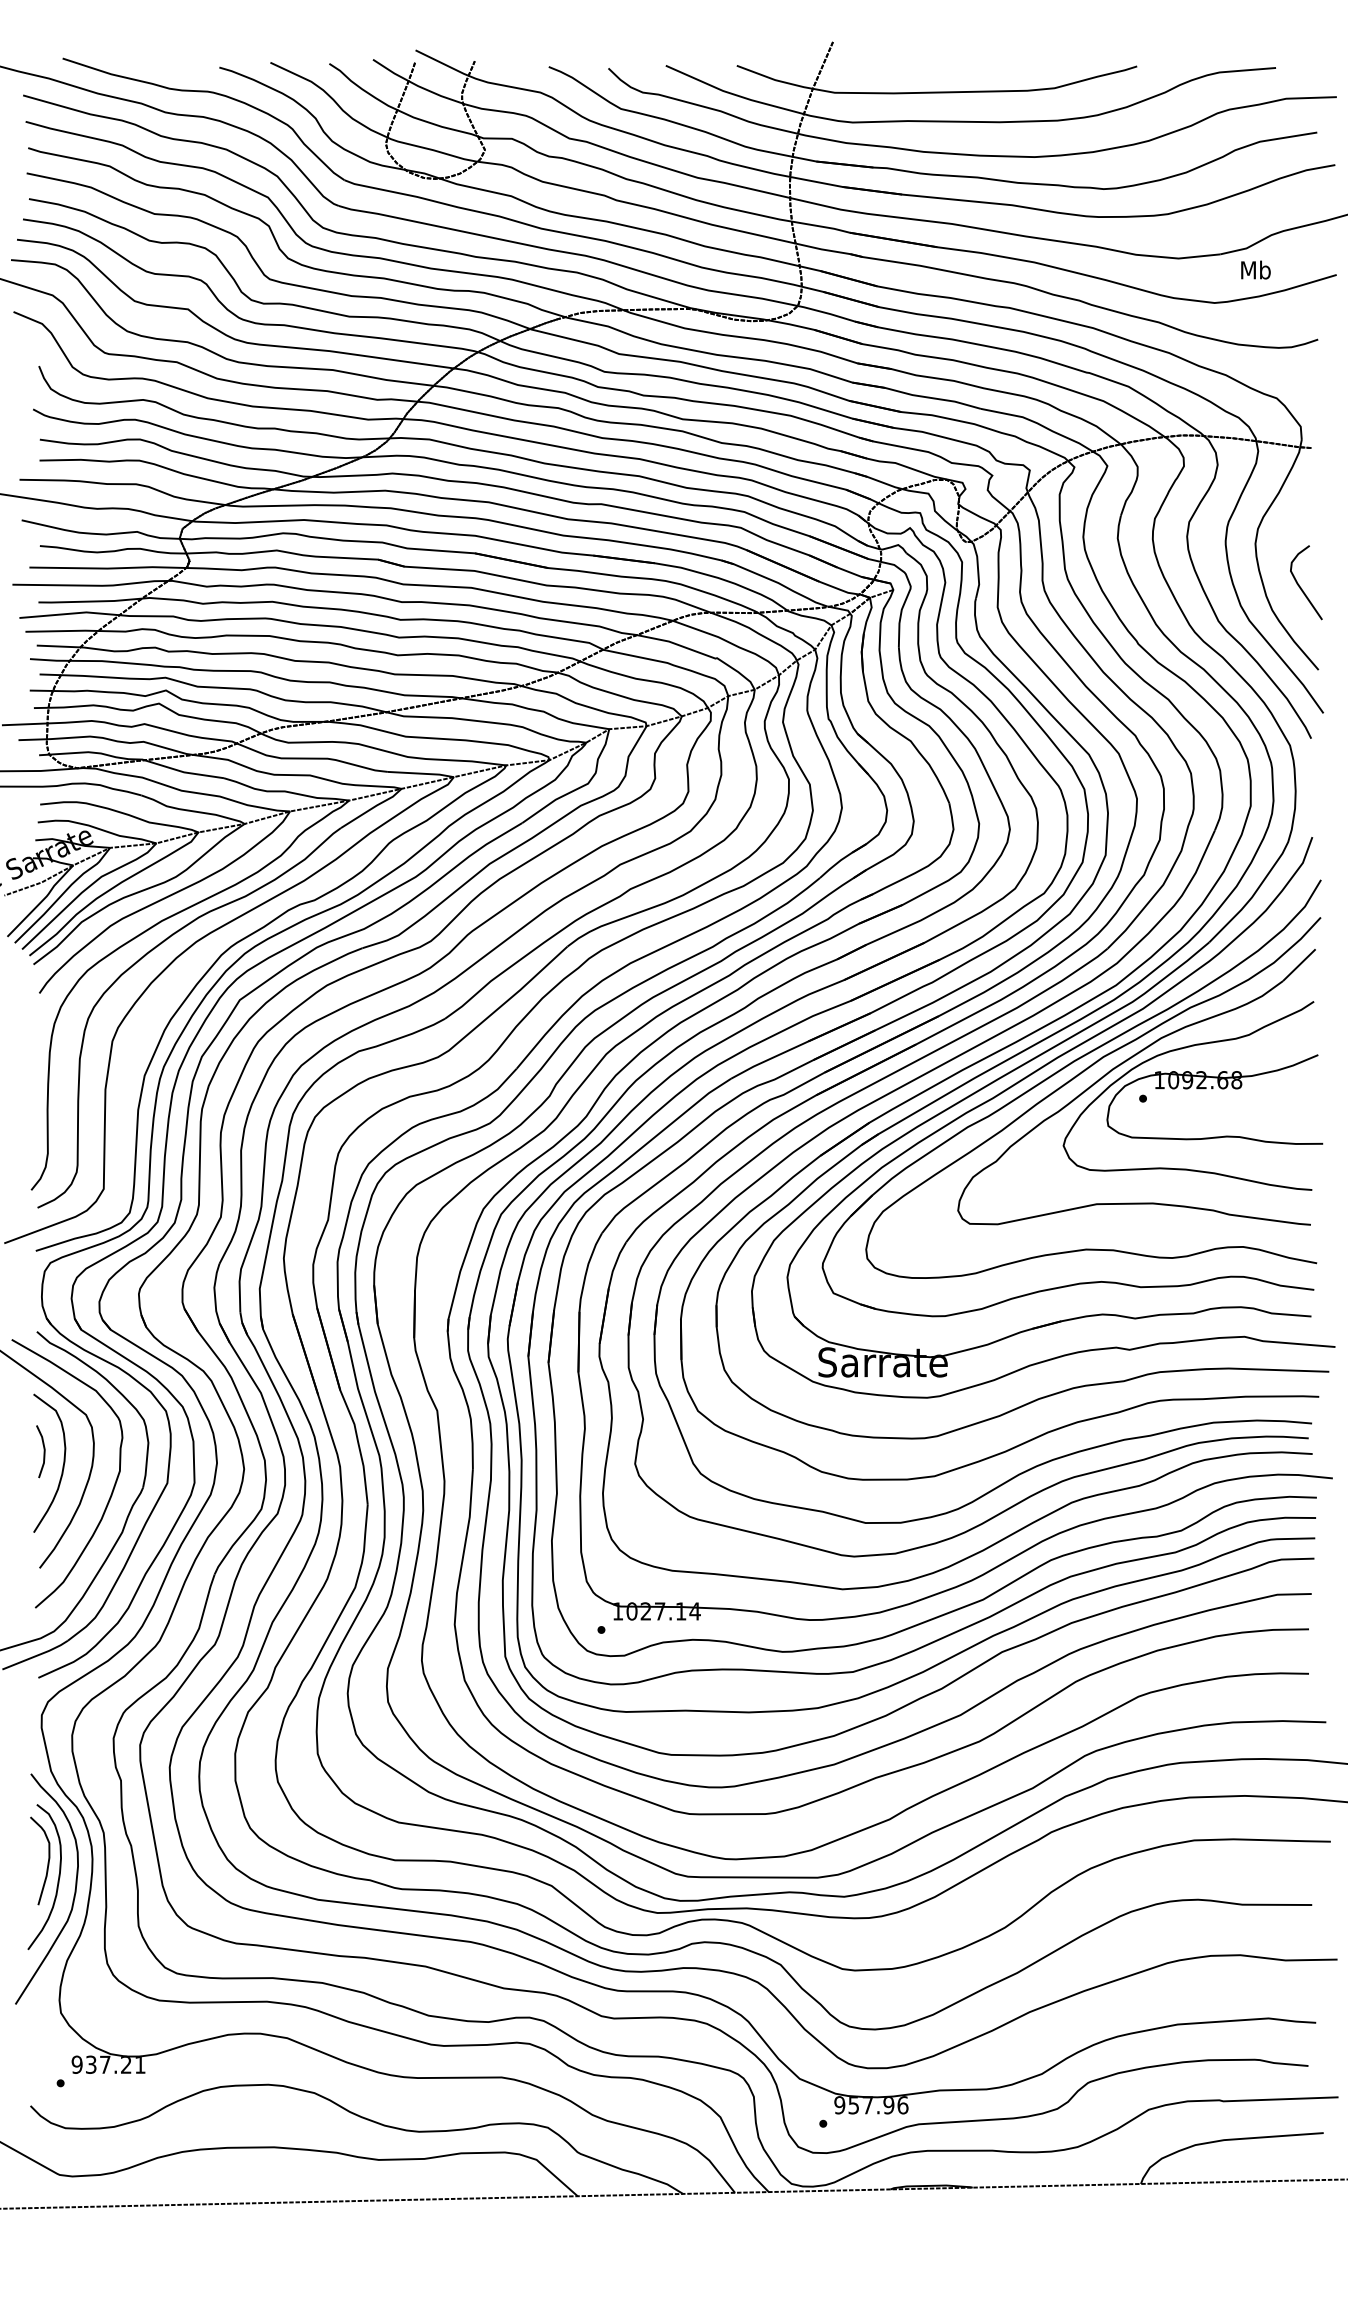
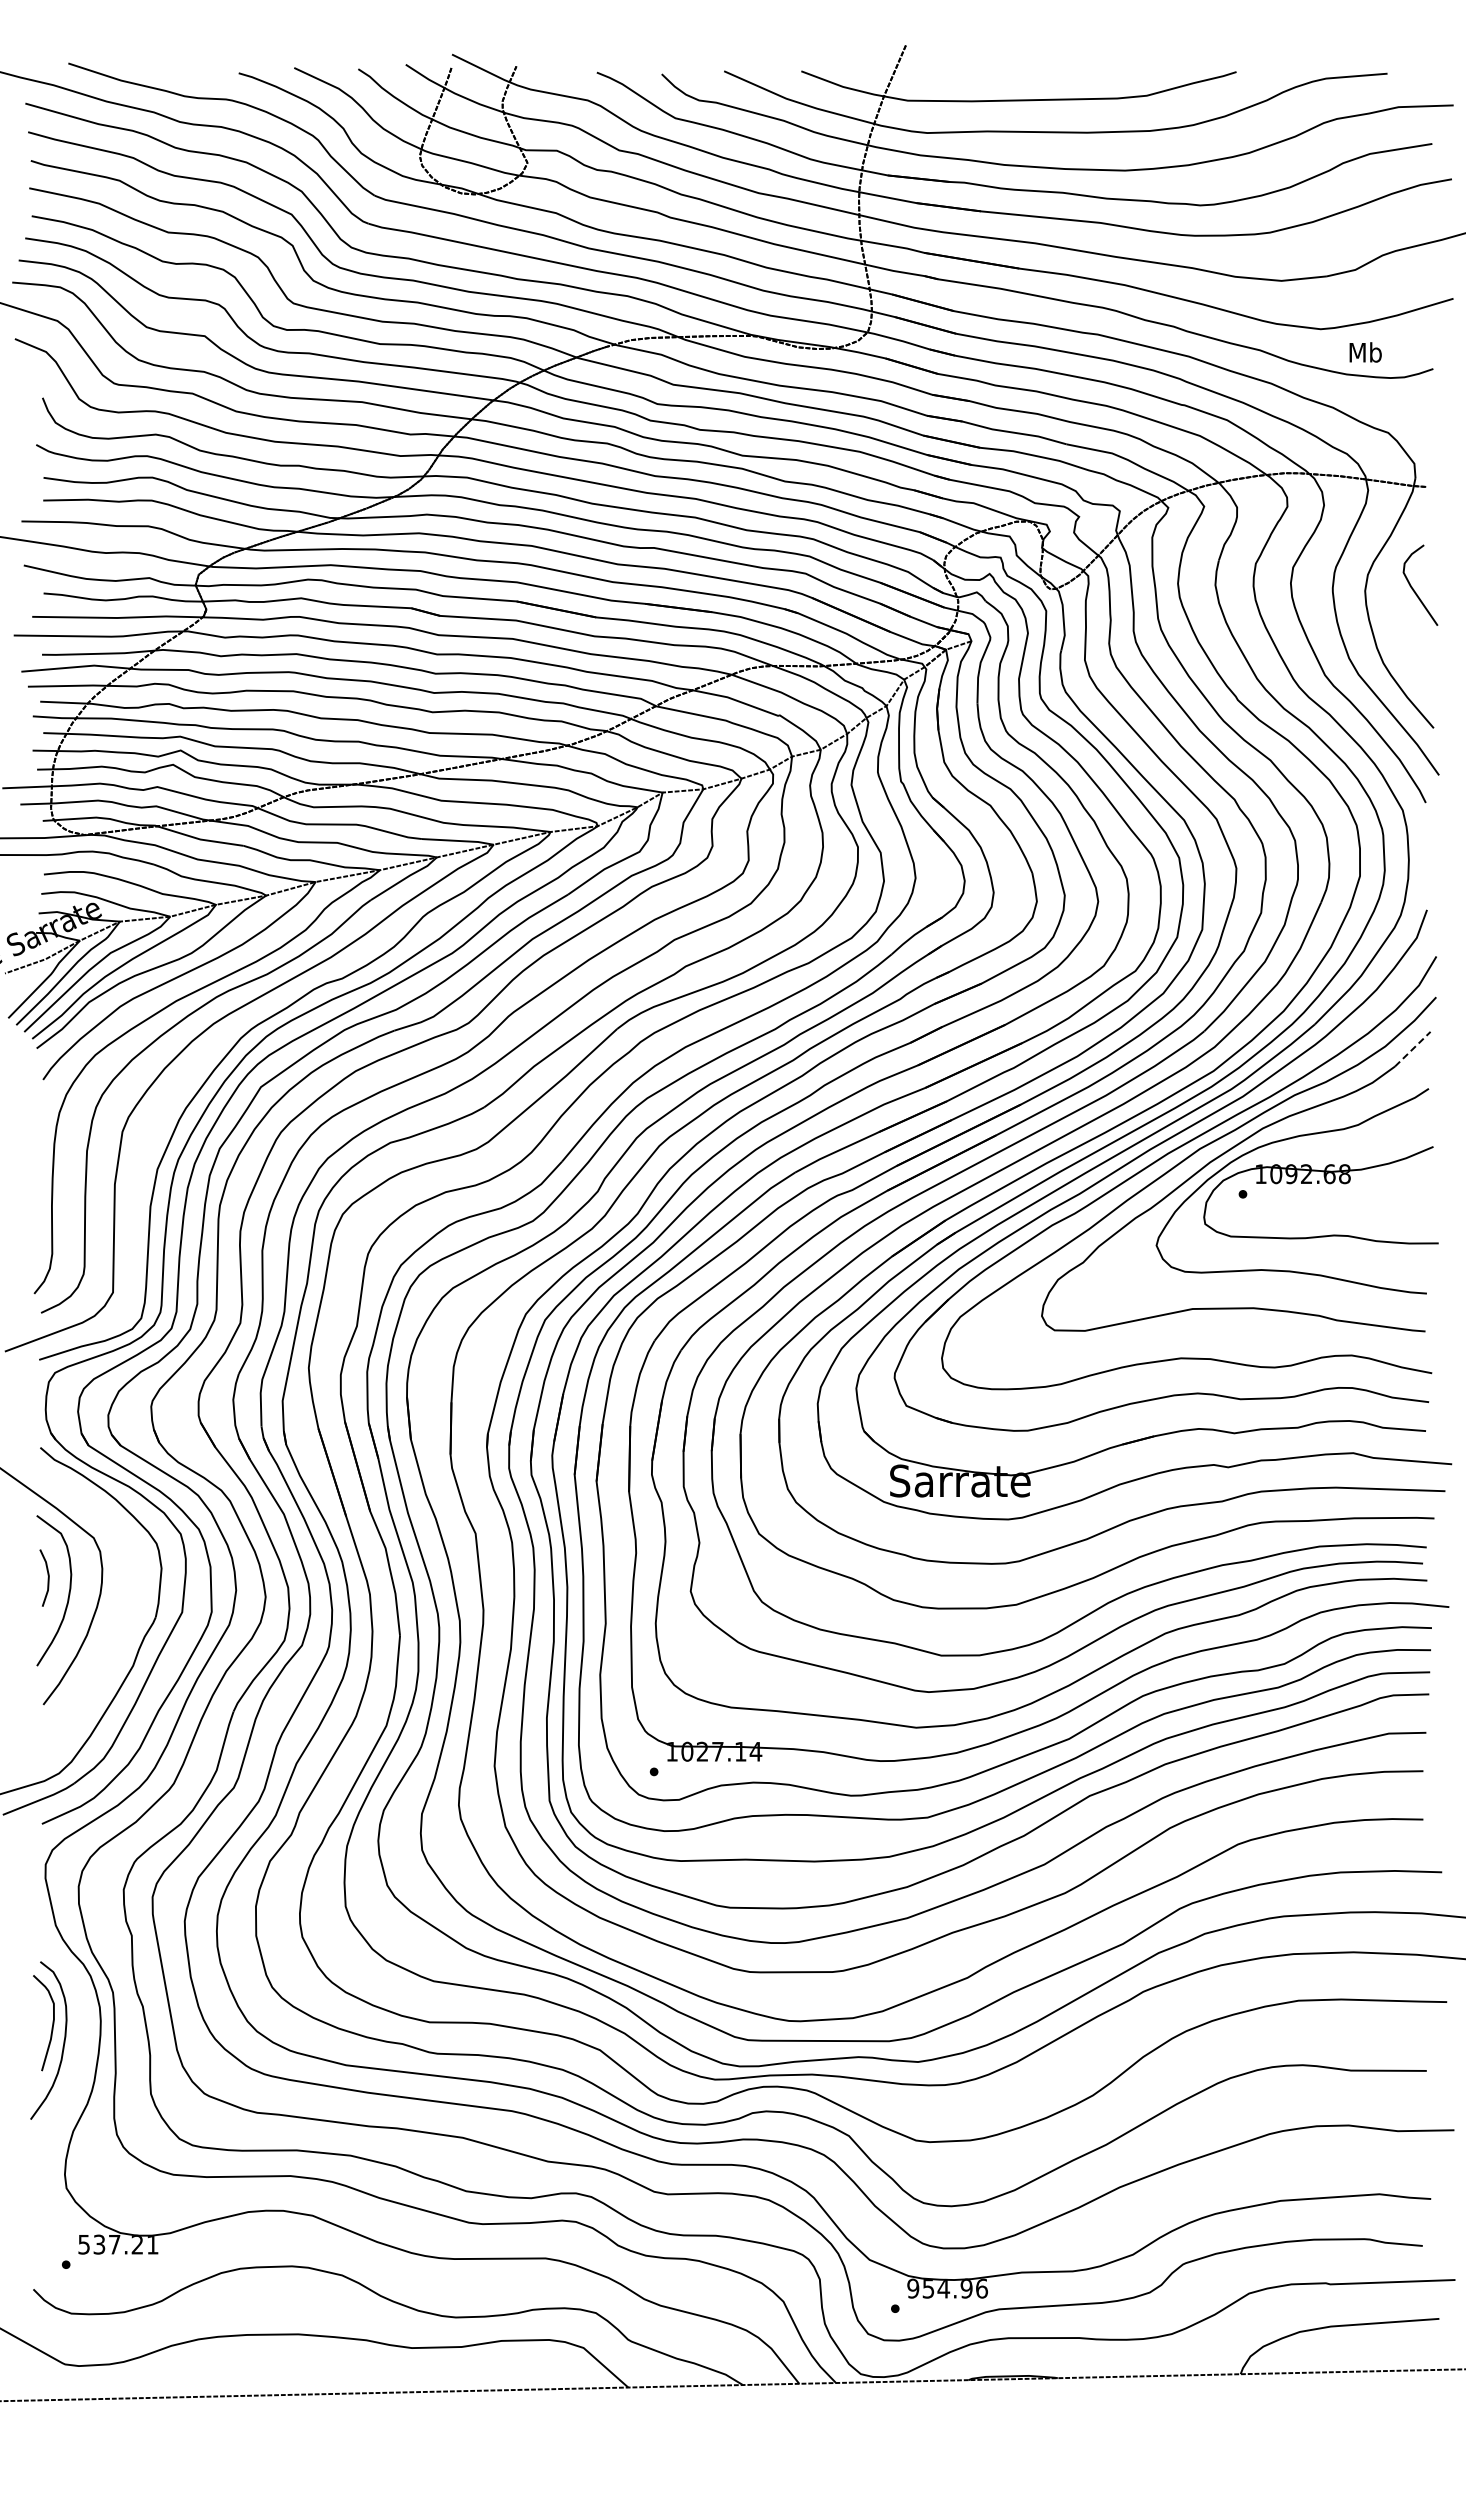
text: (1255, 270) -> (1365, 352), moved
curve: (1300, 586) -> (1414, 589), moved
line: (1299, 965) -> (1412, 1049), solid -> dashed
curve: (112, 1488) -> (122, 1618), removed
curve: (73, 1894) -> (80, 2059), removed
text: (77, 2064) -> (84, 2244), 937.21 -> 537.21
text: (867, 2106) -> (943, 2289), 957.96 -> 954.96

